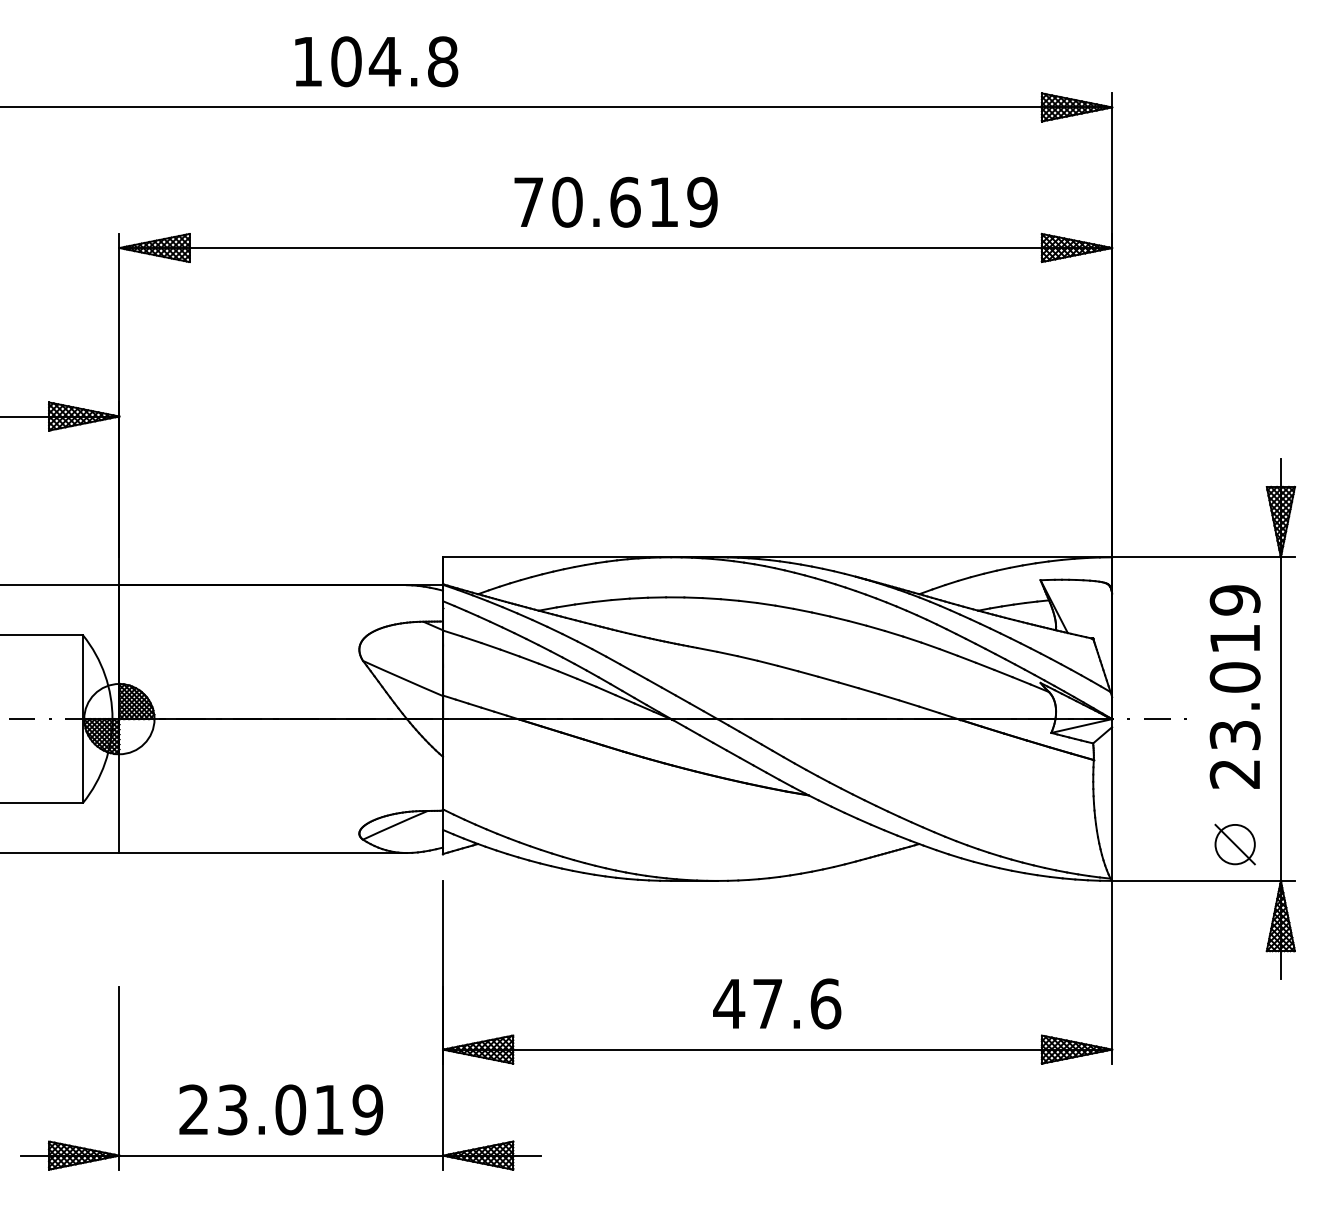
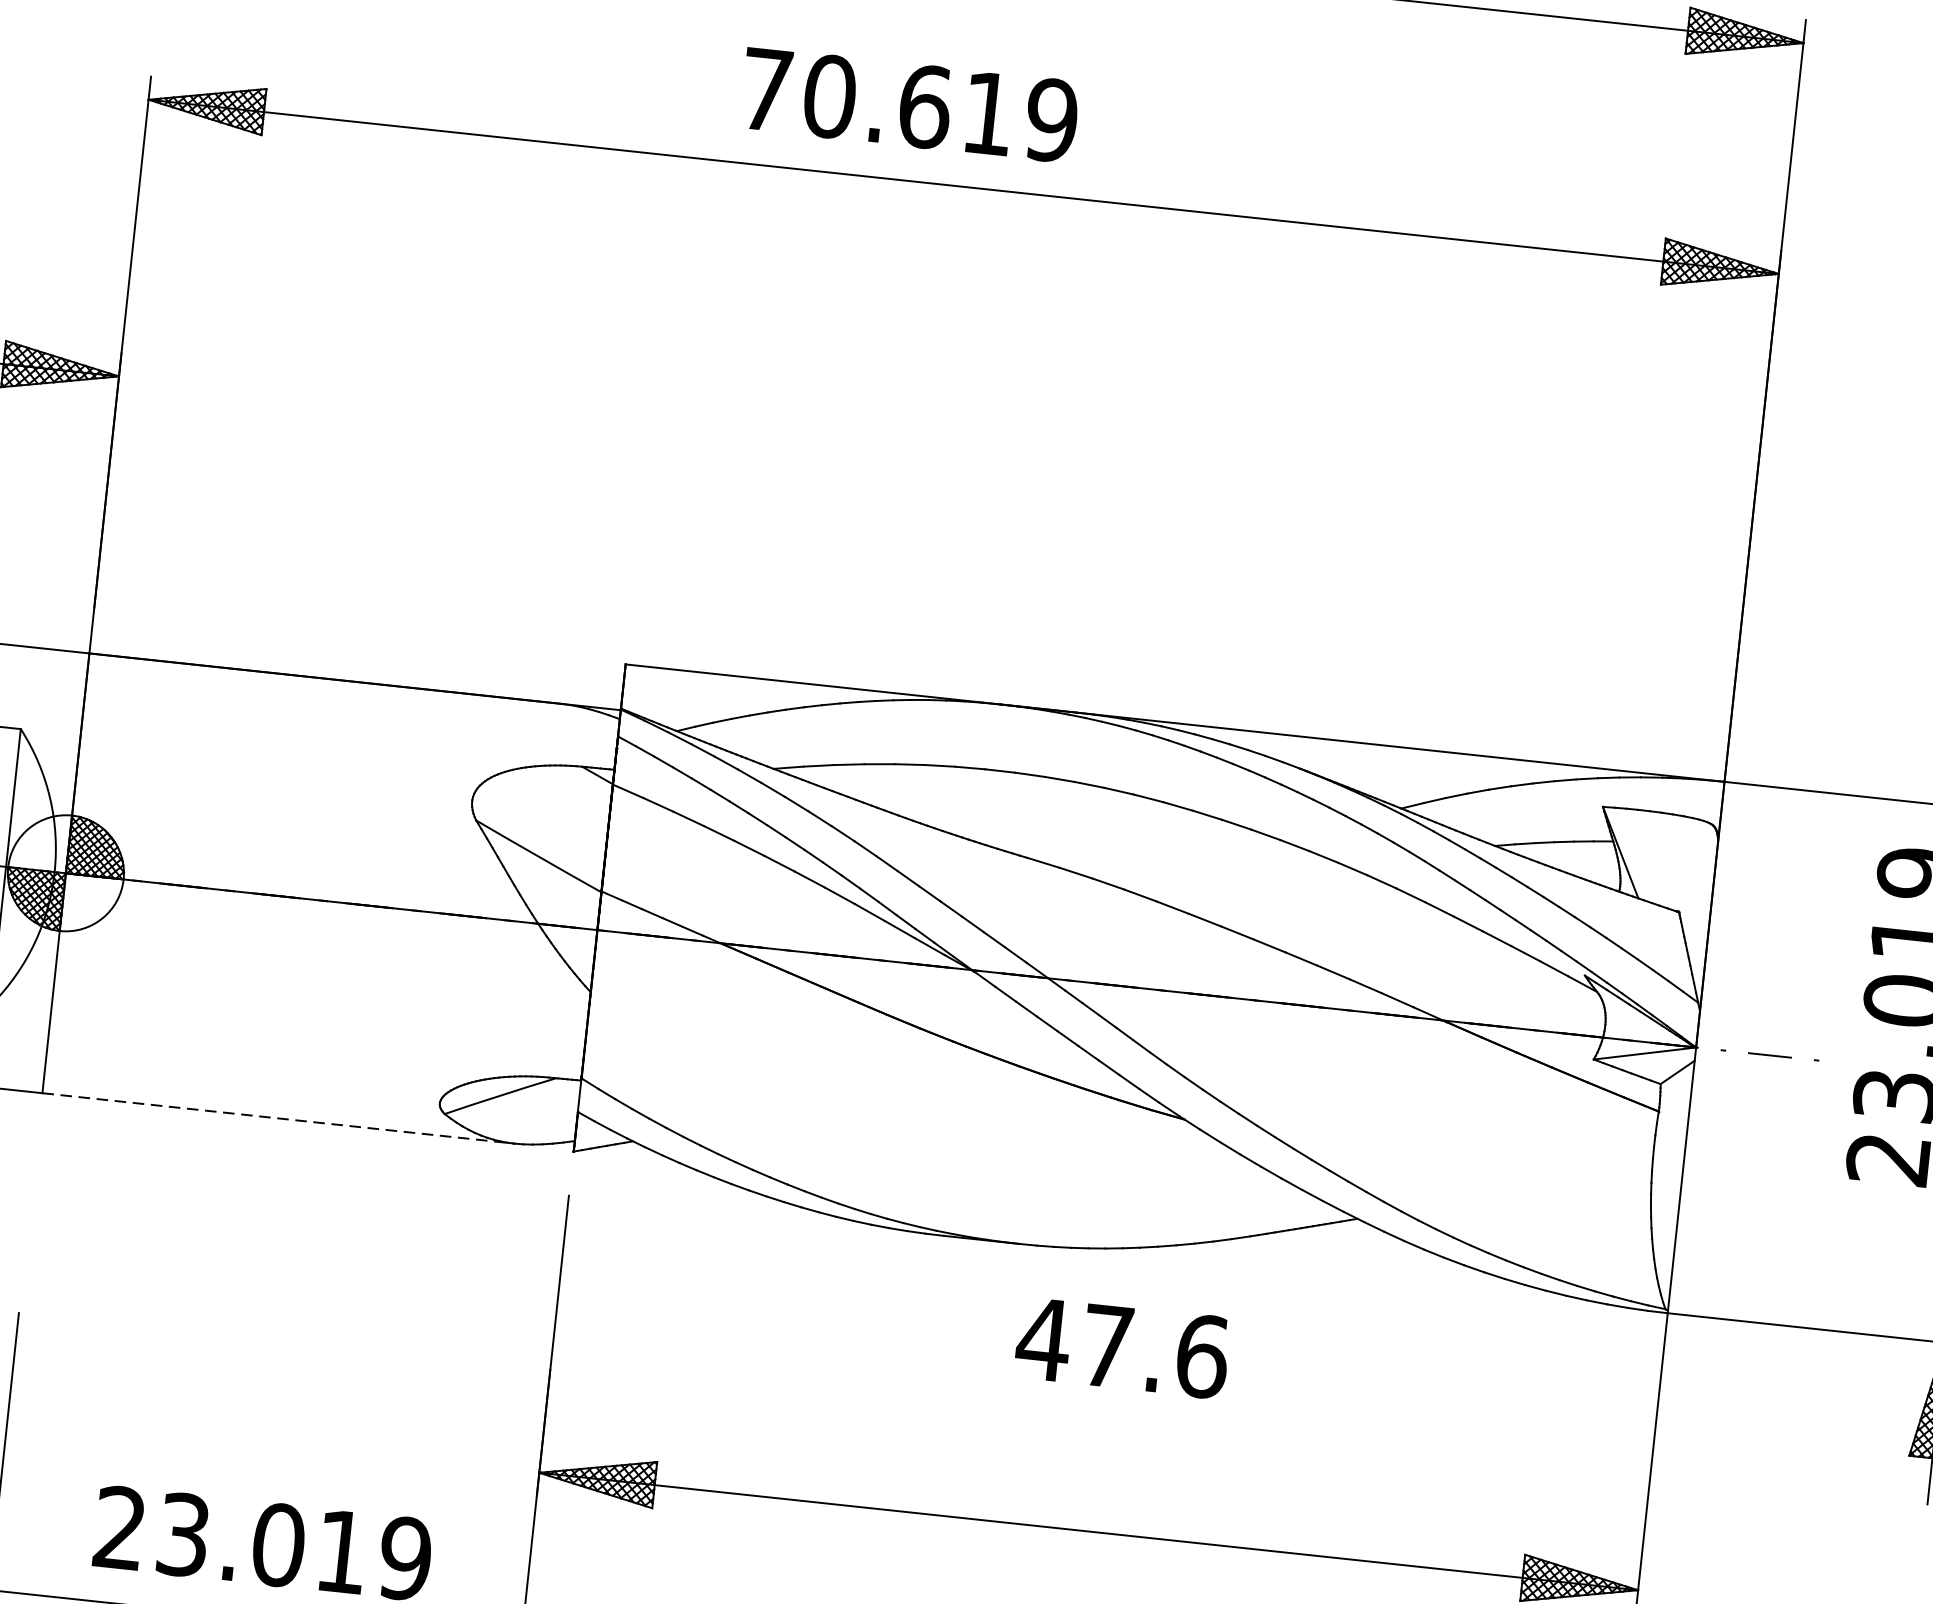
text: (615, 201) -> (908, 103), moved
part: (1234, 844) -> (1874, 1274), removed
line: (263, 853) -> (278, 1119), solid -> dashed
text: (777, 1003) -> (1123, 1347), moved

